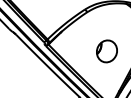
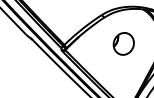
part: (106, 50) -> (123, 43), moved

